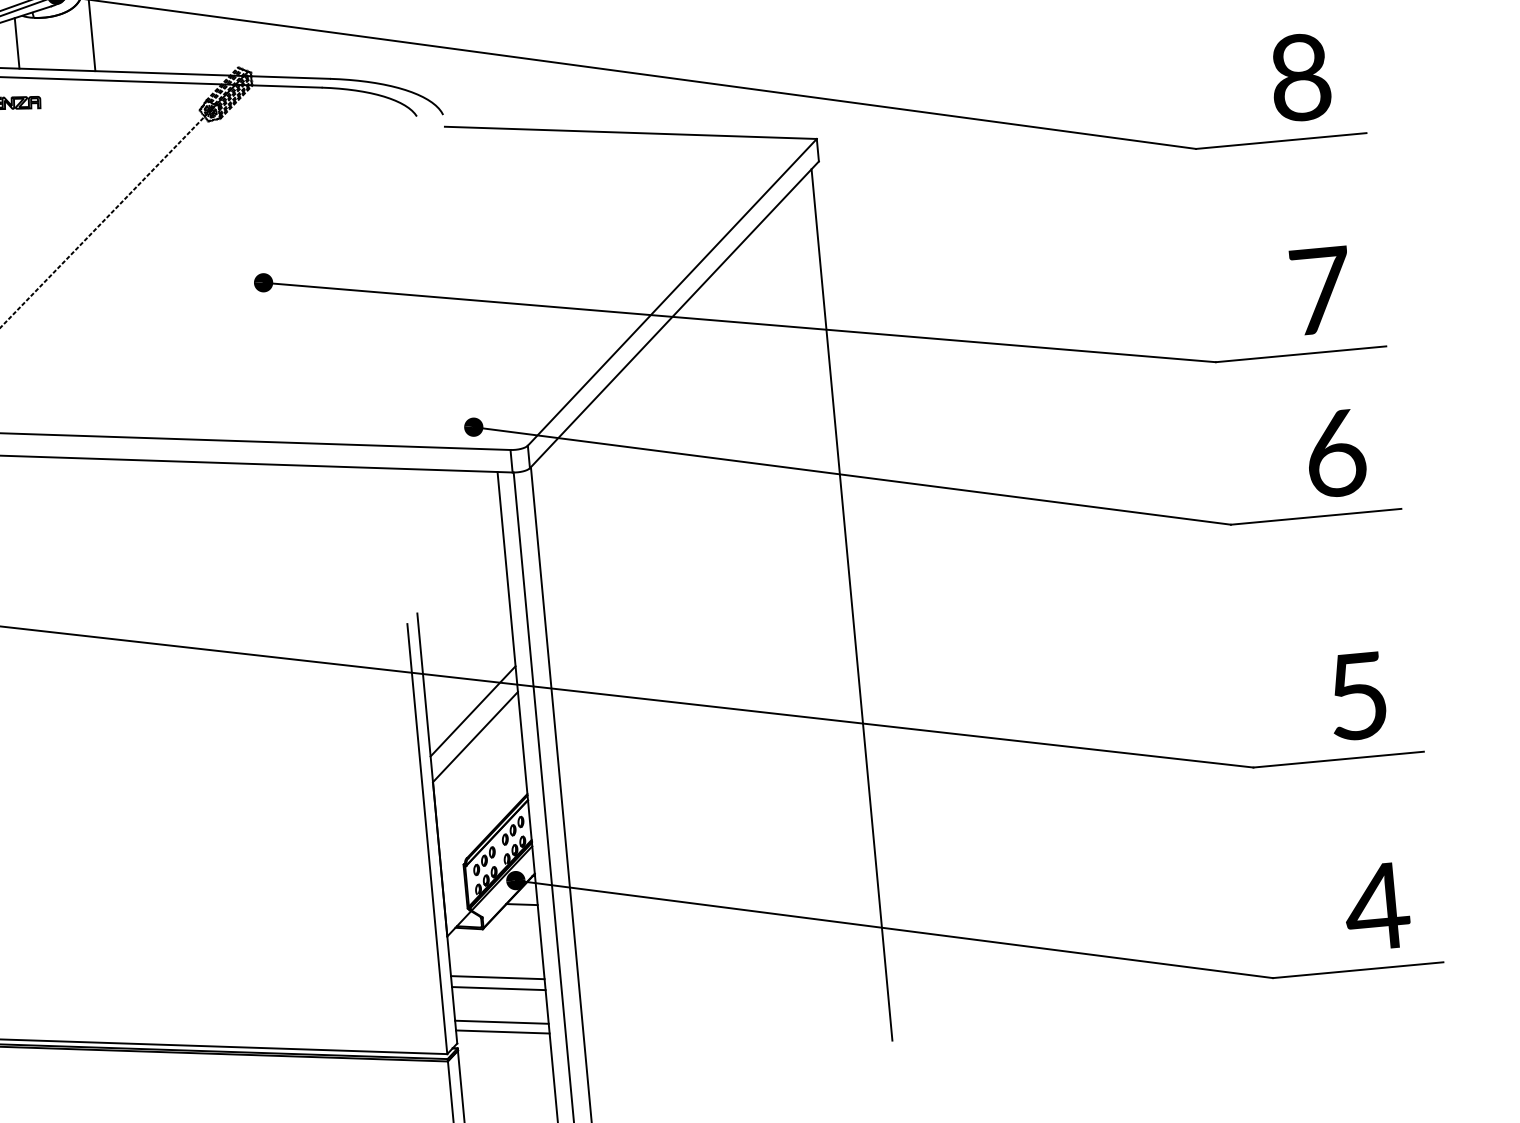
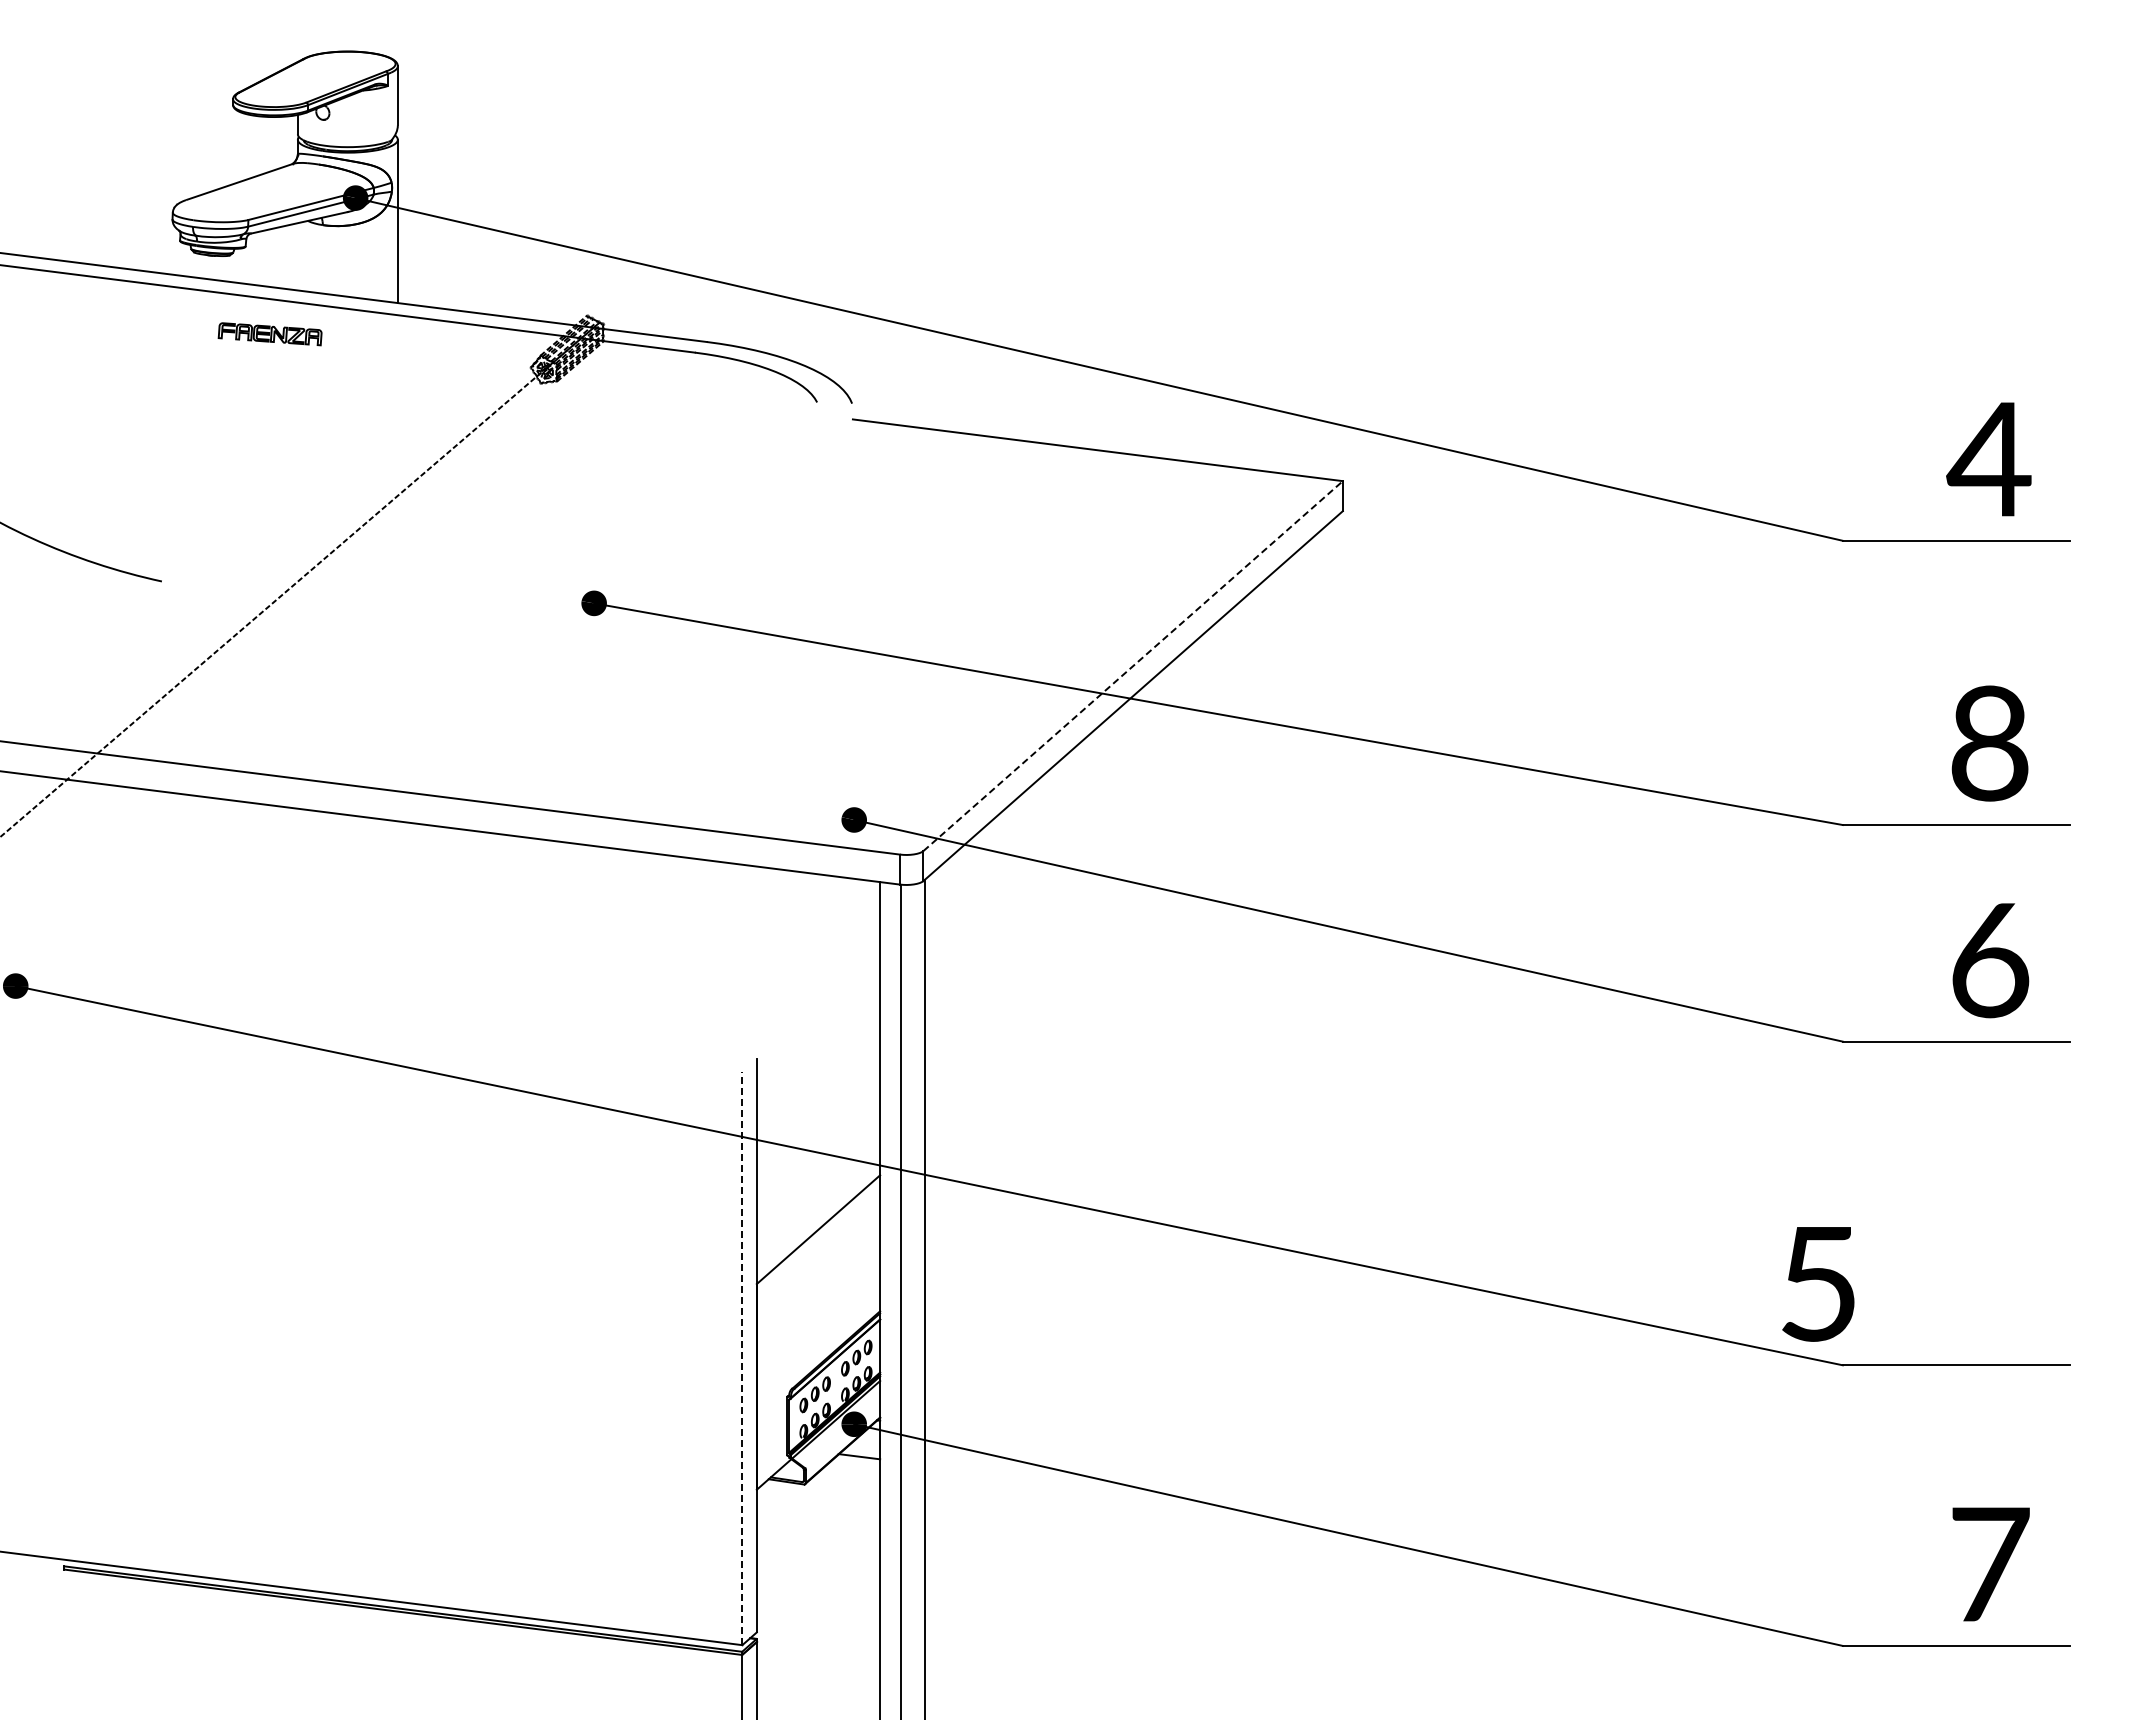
line: (16, 43) -> (297, 256), removed
text: (1299, 77) -> (1988, 459), 8 -> 4
text: (1320, 290) -> (1990, 743), 7 -> 8
line: (672, 292) -> (1133, 666), solid -> dashed
line: (852, 604) -> (1332, 1100), removed
text: (1357, 696) -> (1818, 1284), moved
line: (473, 711) -> (818, 1195), removed
line: (427, 839) -> (742, 1358), solid -> dashed
text: (1376, 906) -> (1988, 1564), 4 -> 7
line: (497, 977) -> (818, 1550), removed
line: (498, 988) -> (818, 1564), removed
line: (501, 1022) -> (818, 1609), removed
line: (502, 1031) -> (818, 1622), removed

